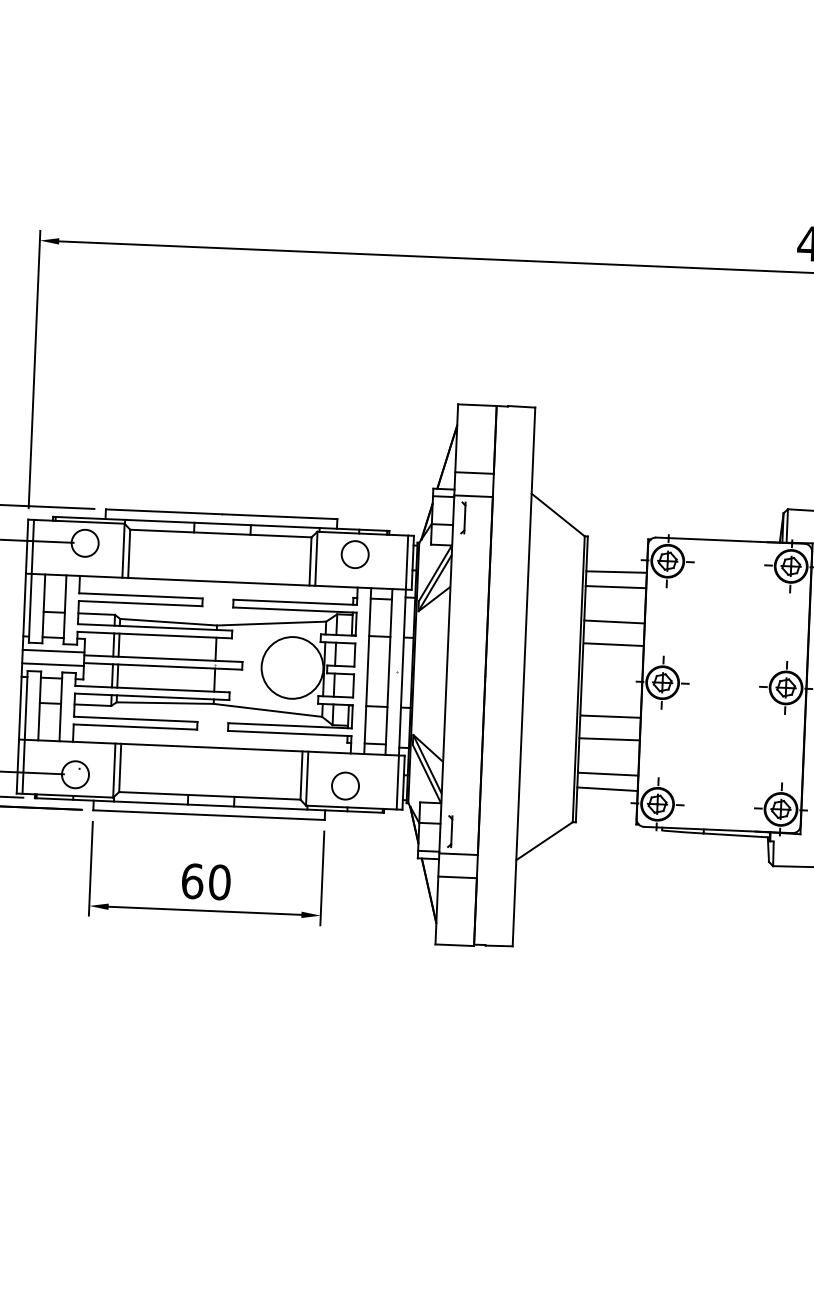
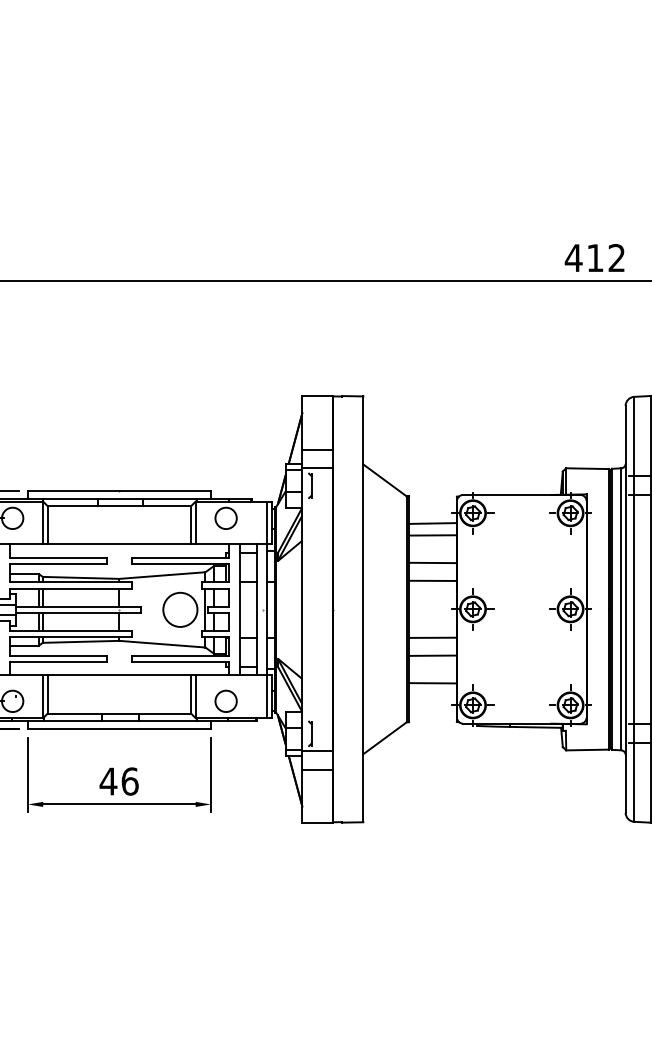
circle: (292, 667) -> (180, 609), size x0.7
line: (606, 788) -> (432, 694), removed
text: (205, 881) -> (118, 781), 60 -> 46

